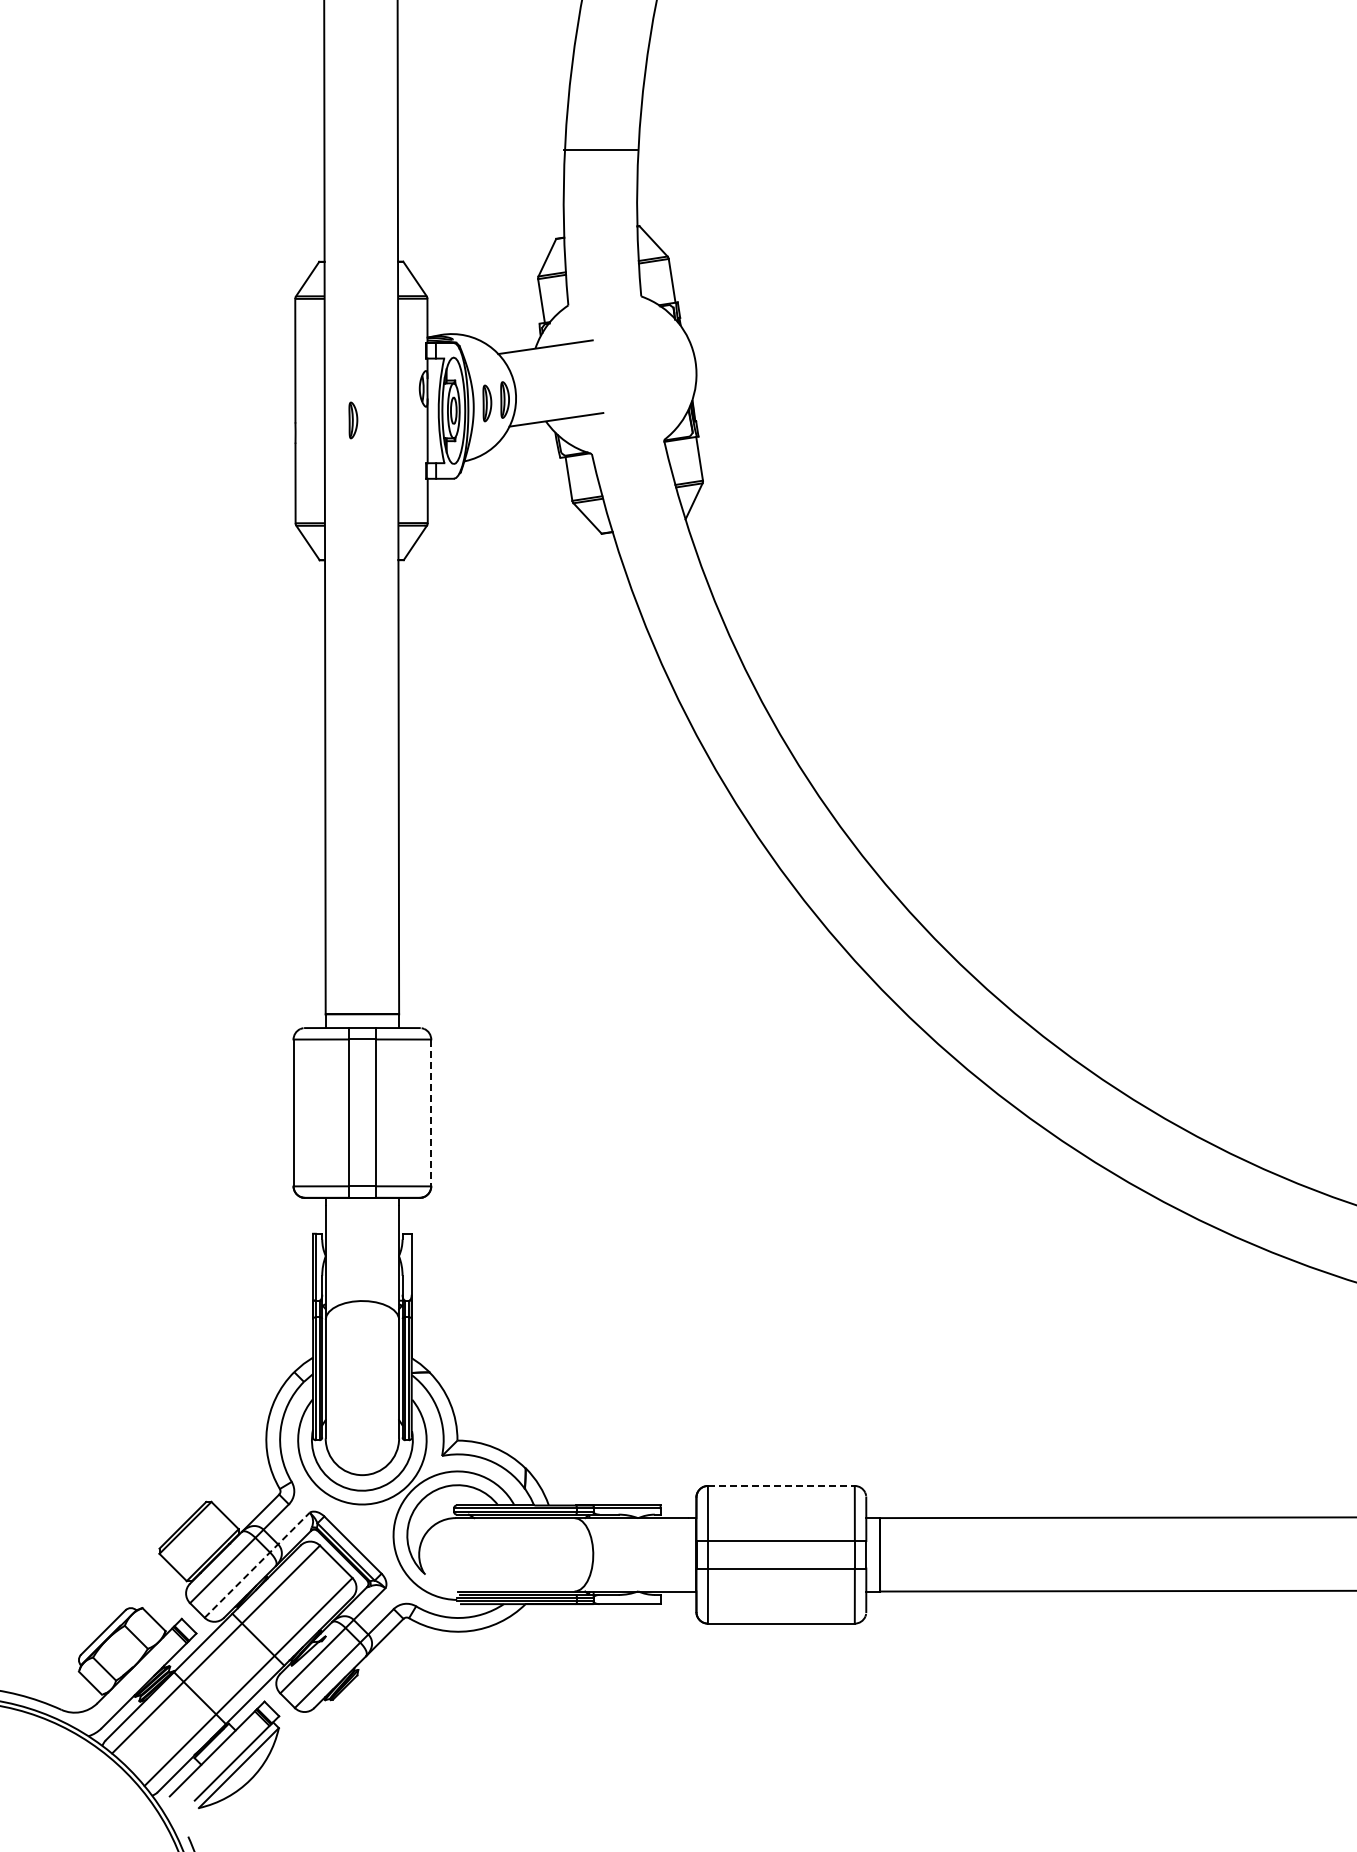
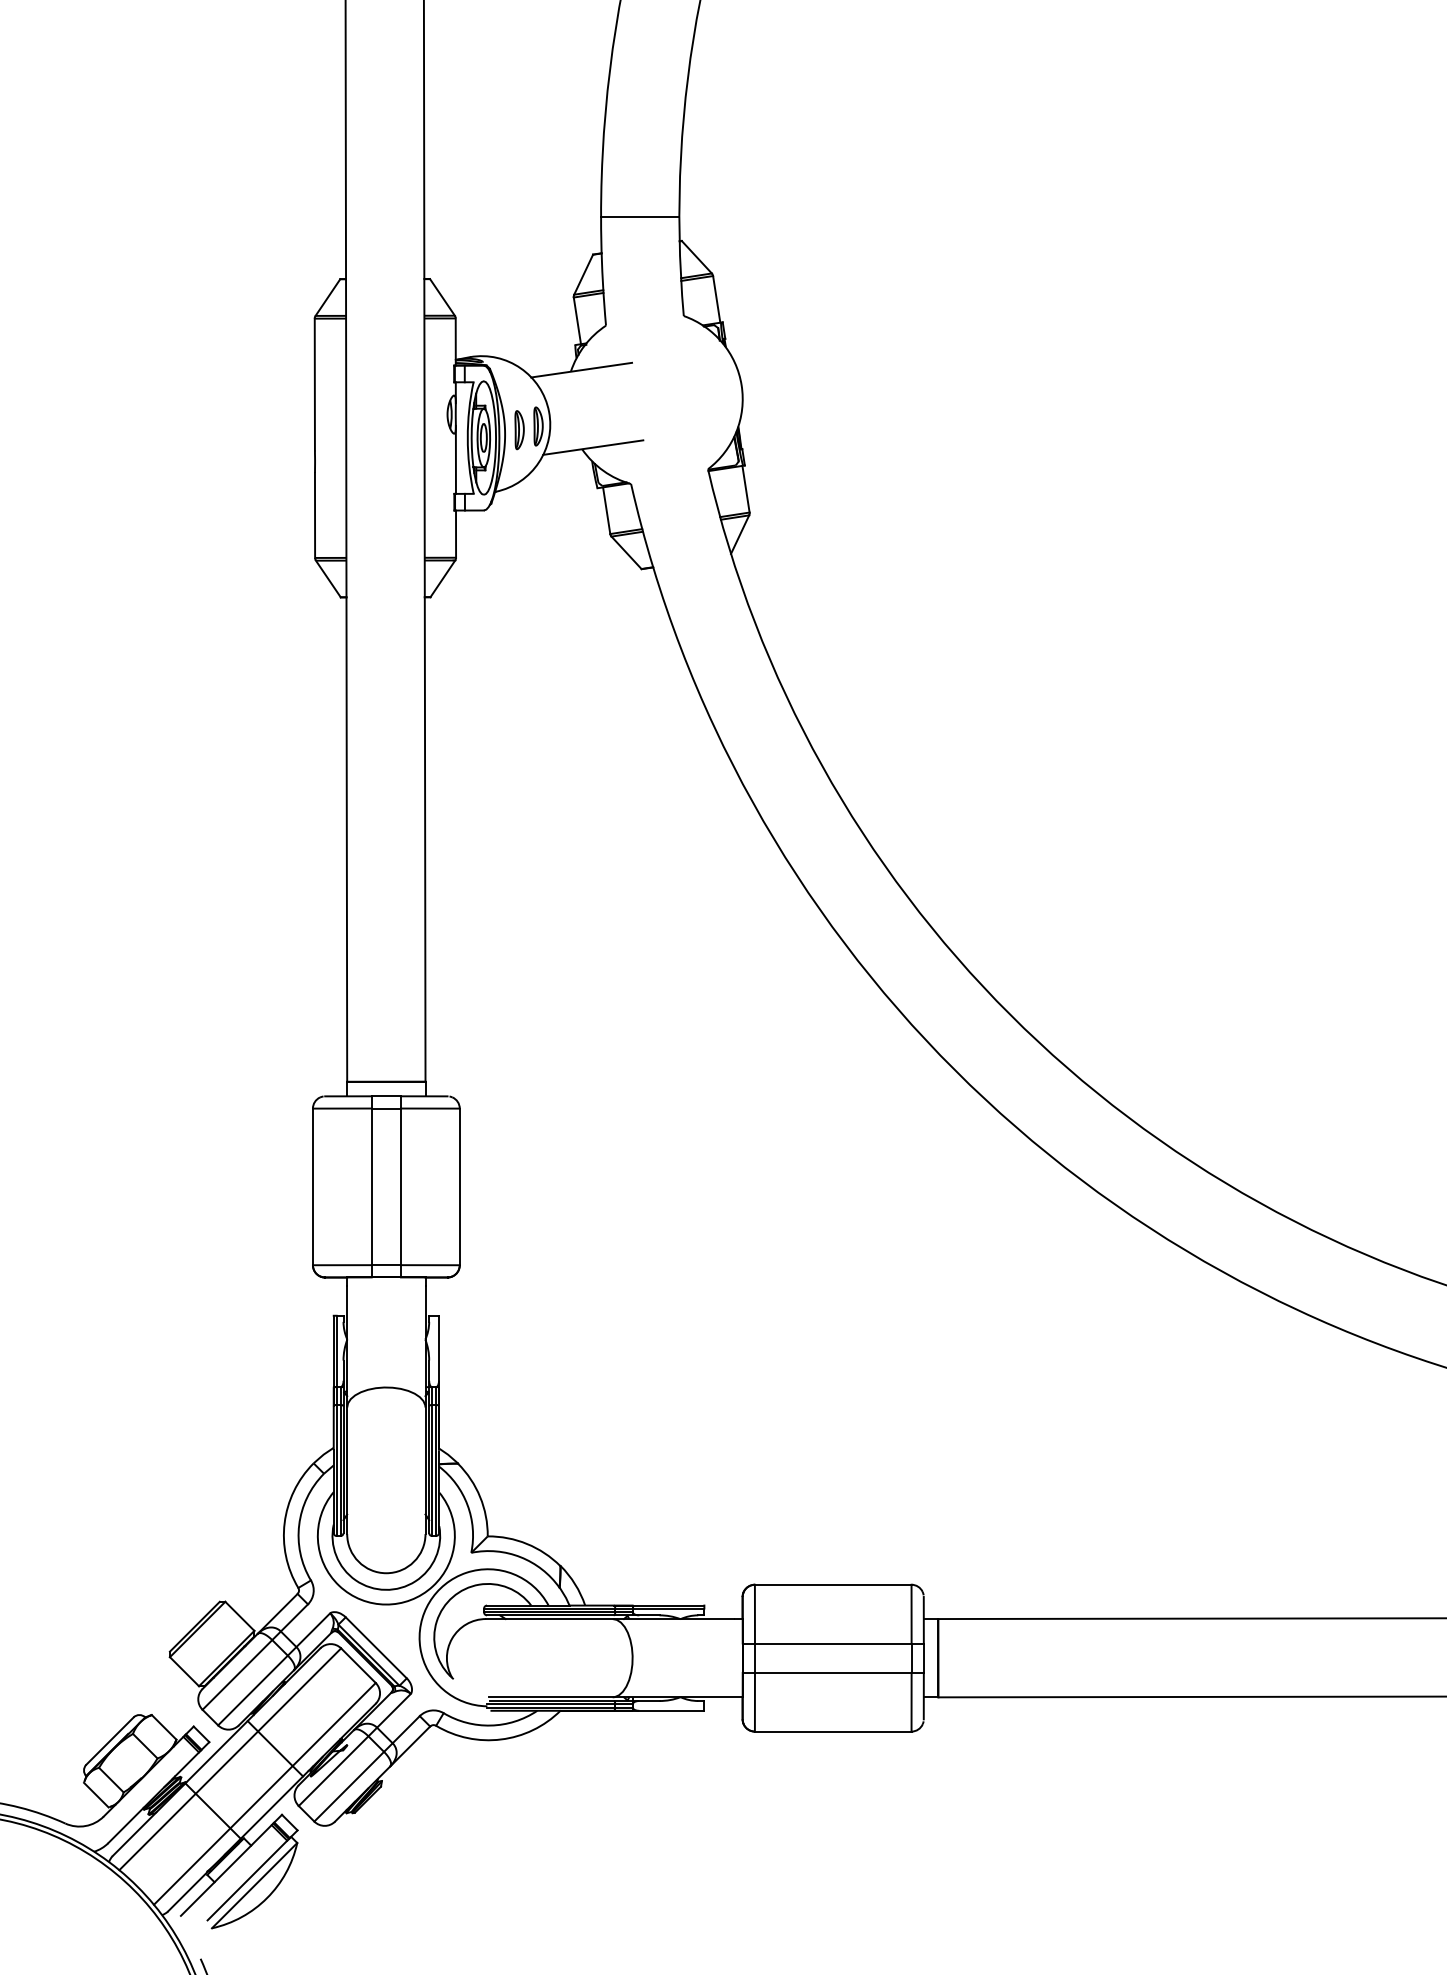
line: (600, 150) -> (640, 216), moved
part: (353, 420) -> (376, 448), removed
line: (431, 1113) -> (460, 1187), dashed -> solid
line: (781, 1485) -> (833, 1584), dashed -> solid
line: (257, 1564) -> (274, 1668), dashed -> solid

